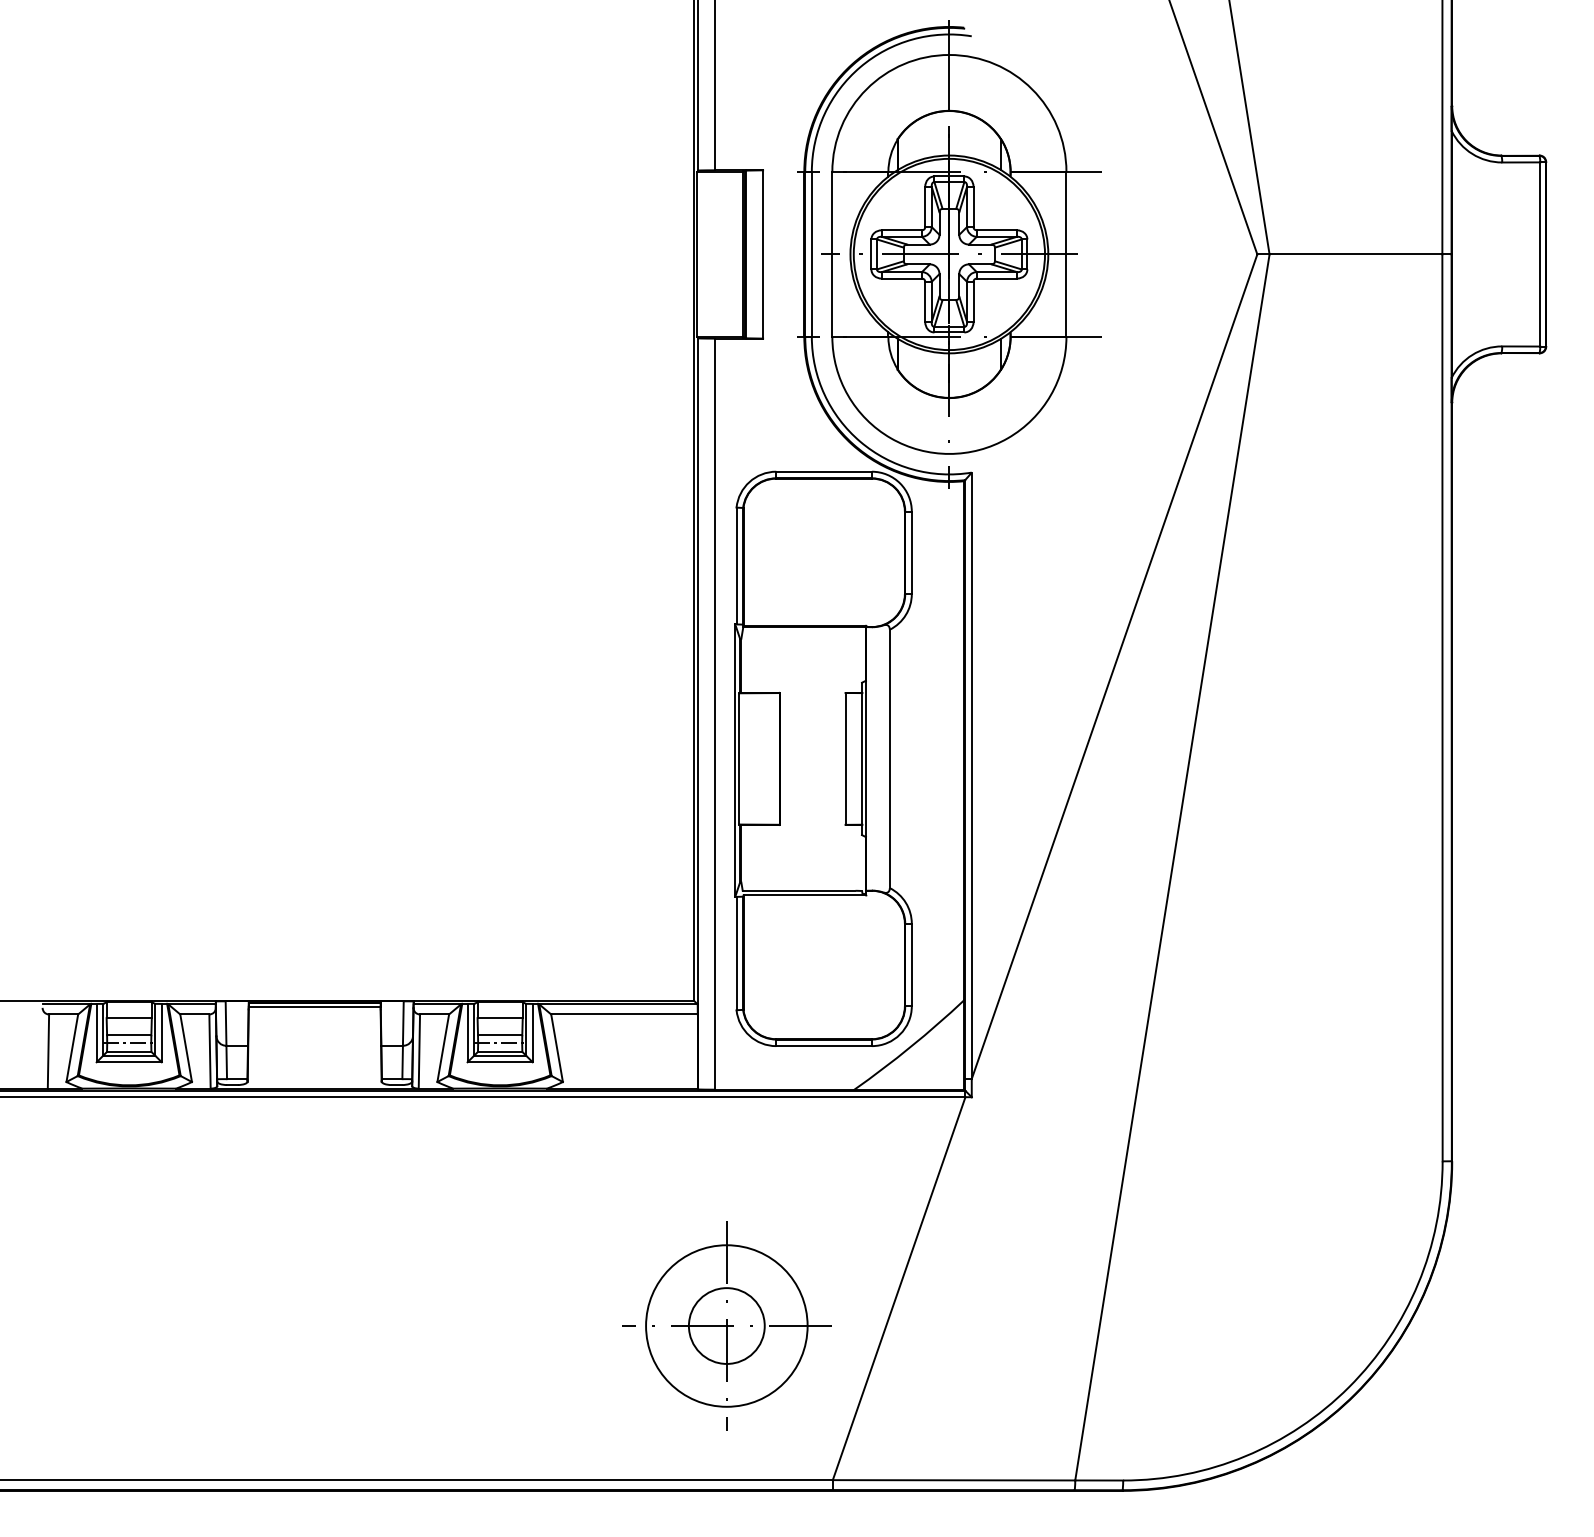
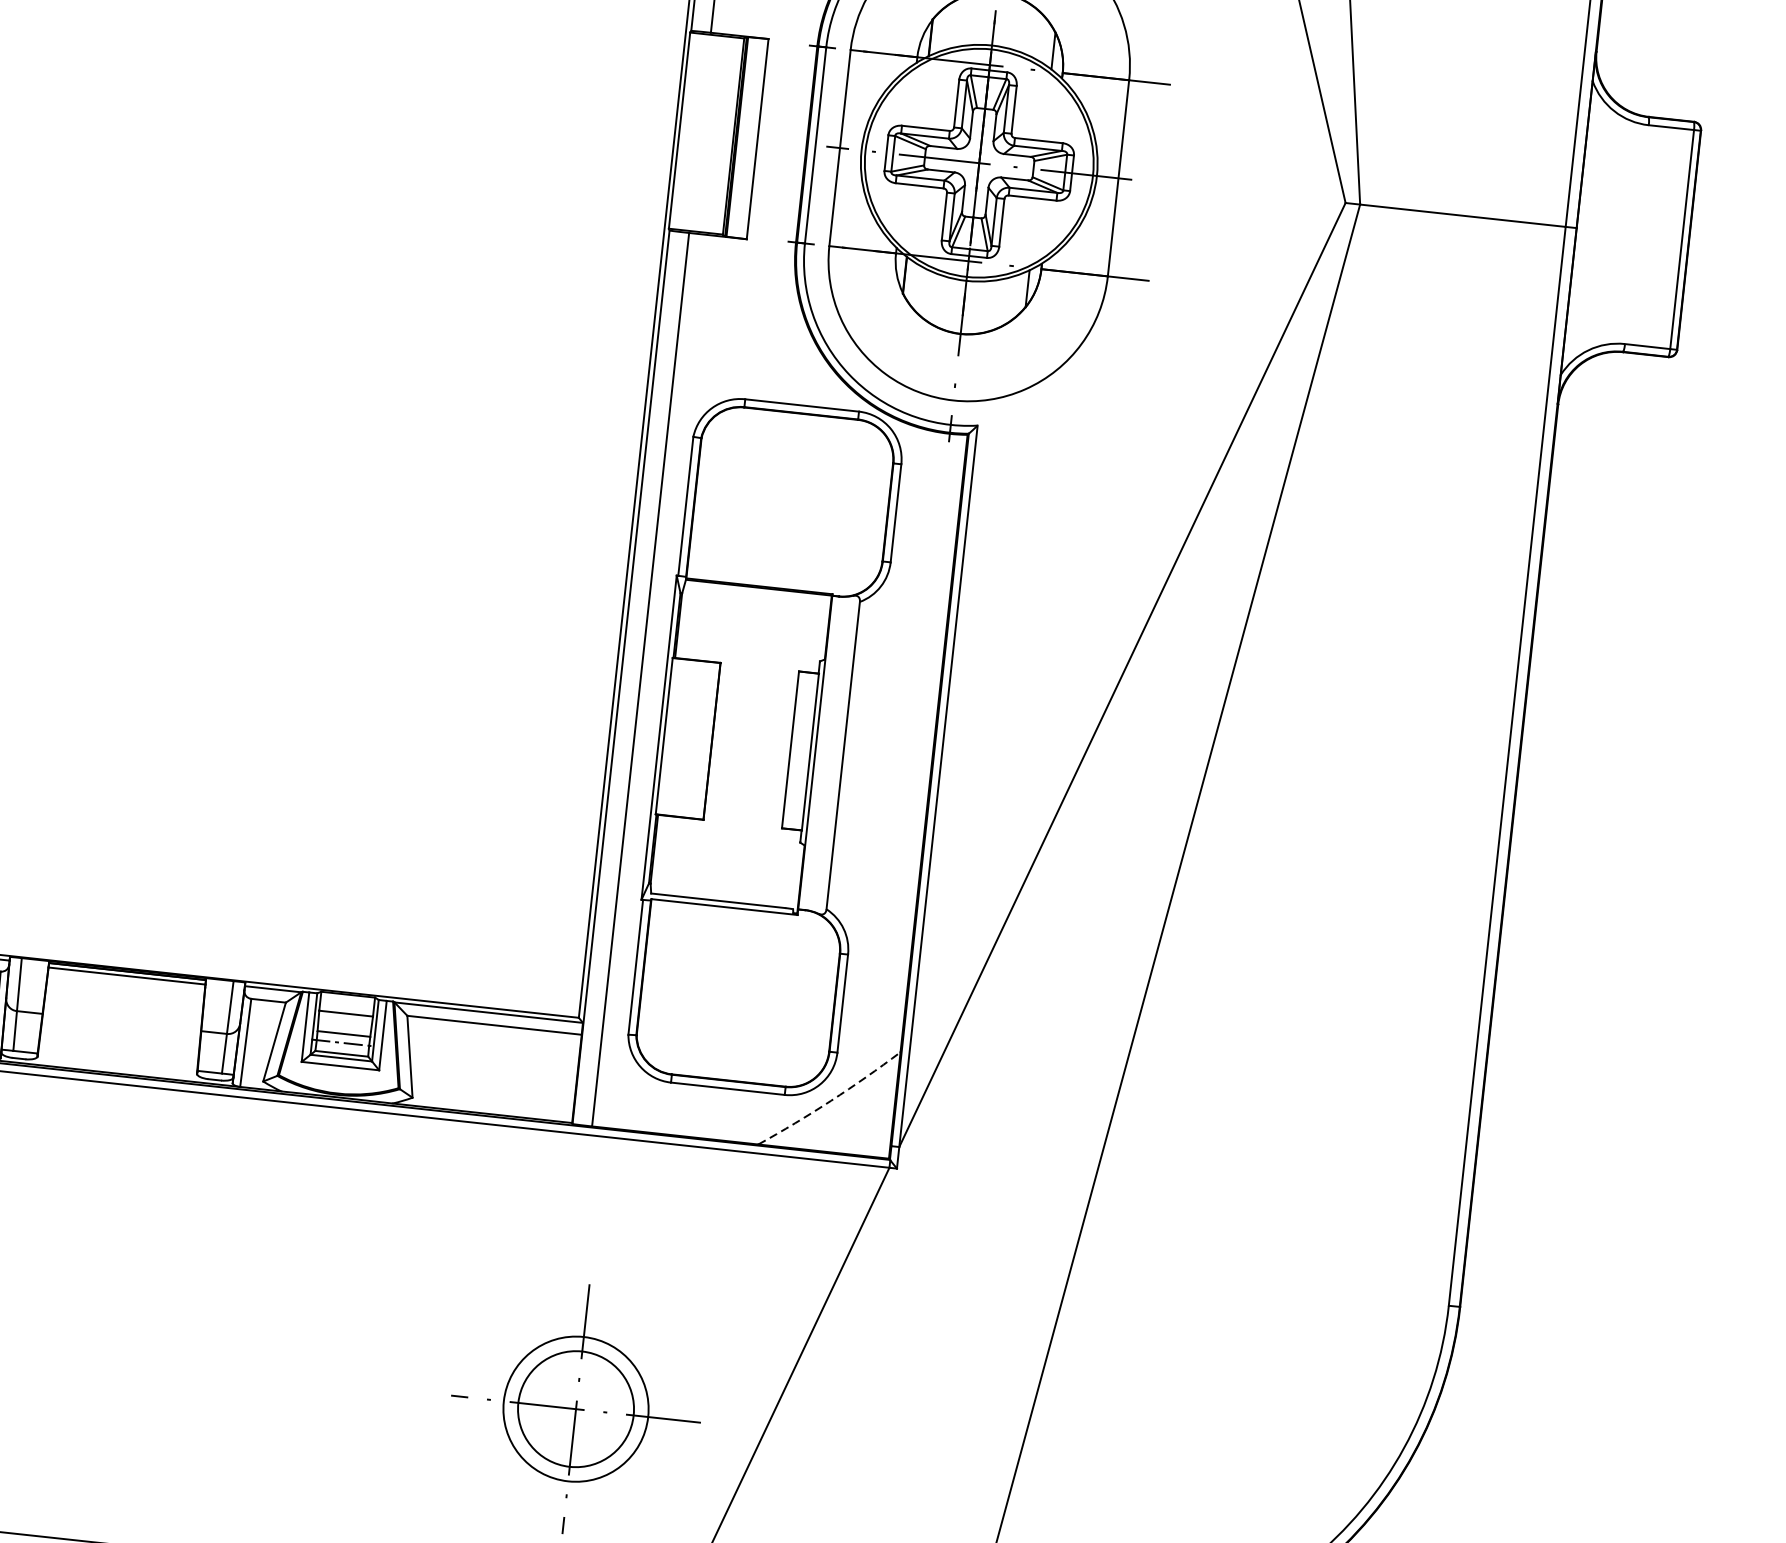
arc: (910, 1046) -> (830, 1100), solid -> dashed
circle: (726, 1325) -> (575, 1408), size x0.6
circle: (726, 1325) -> (575, 1408), size x1.6

